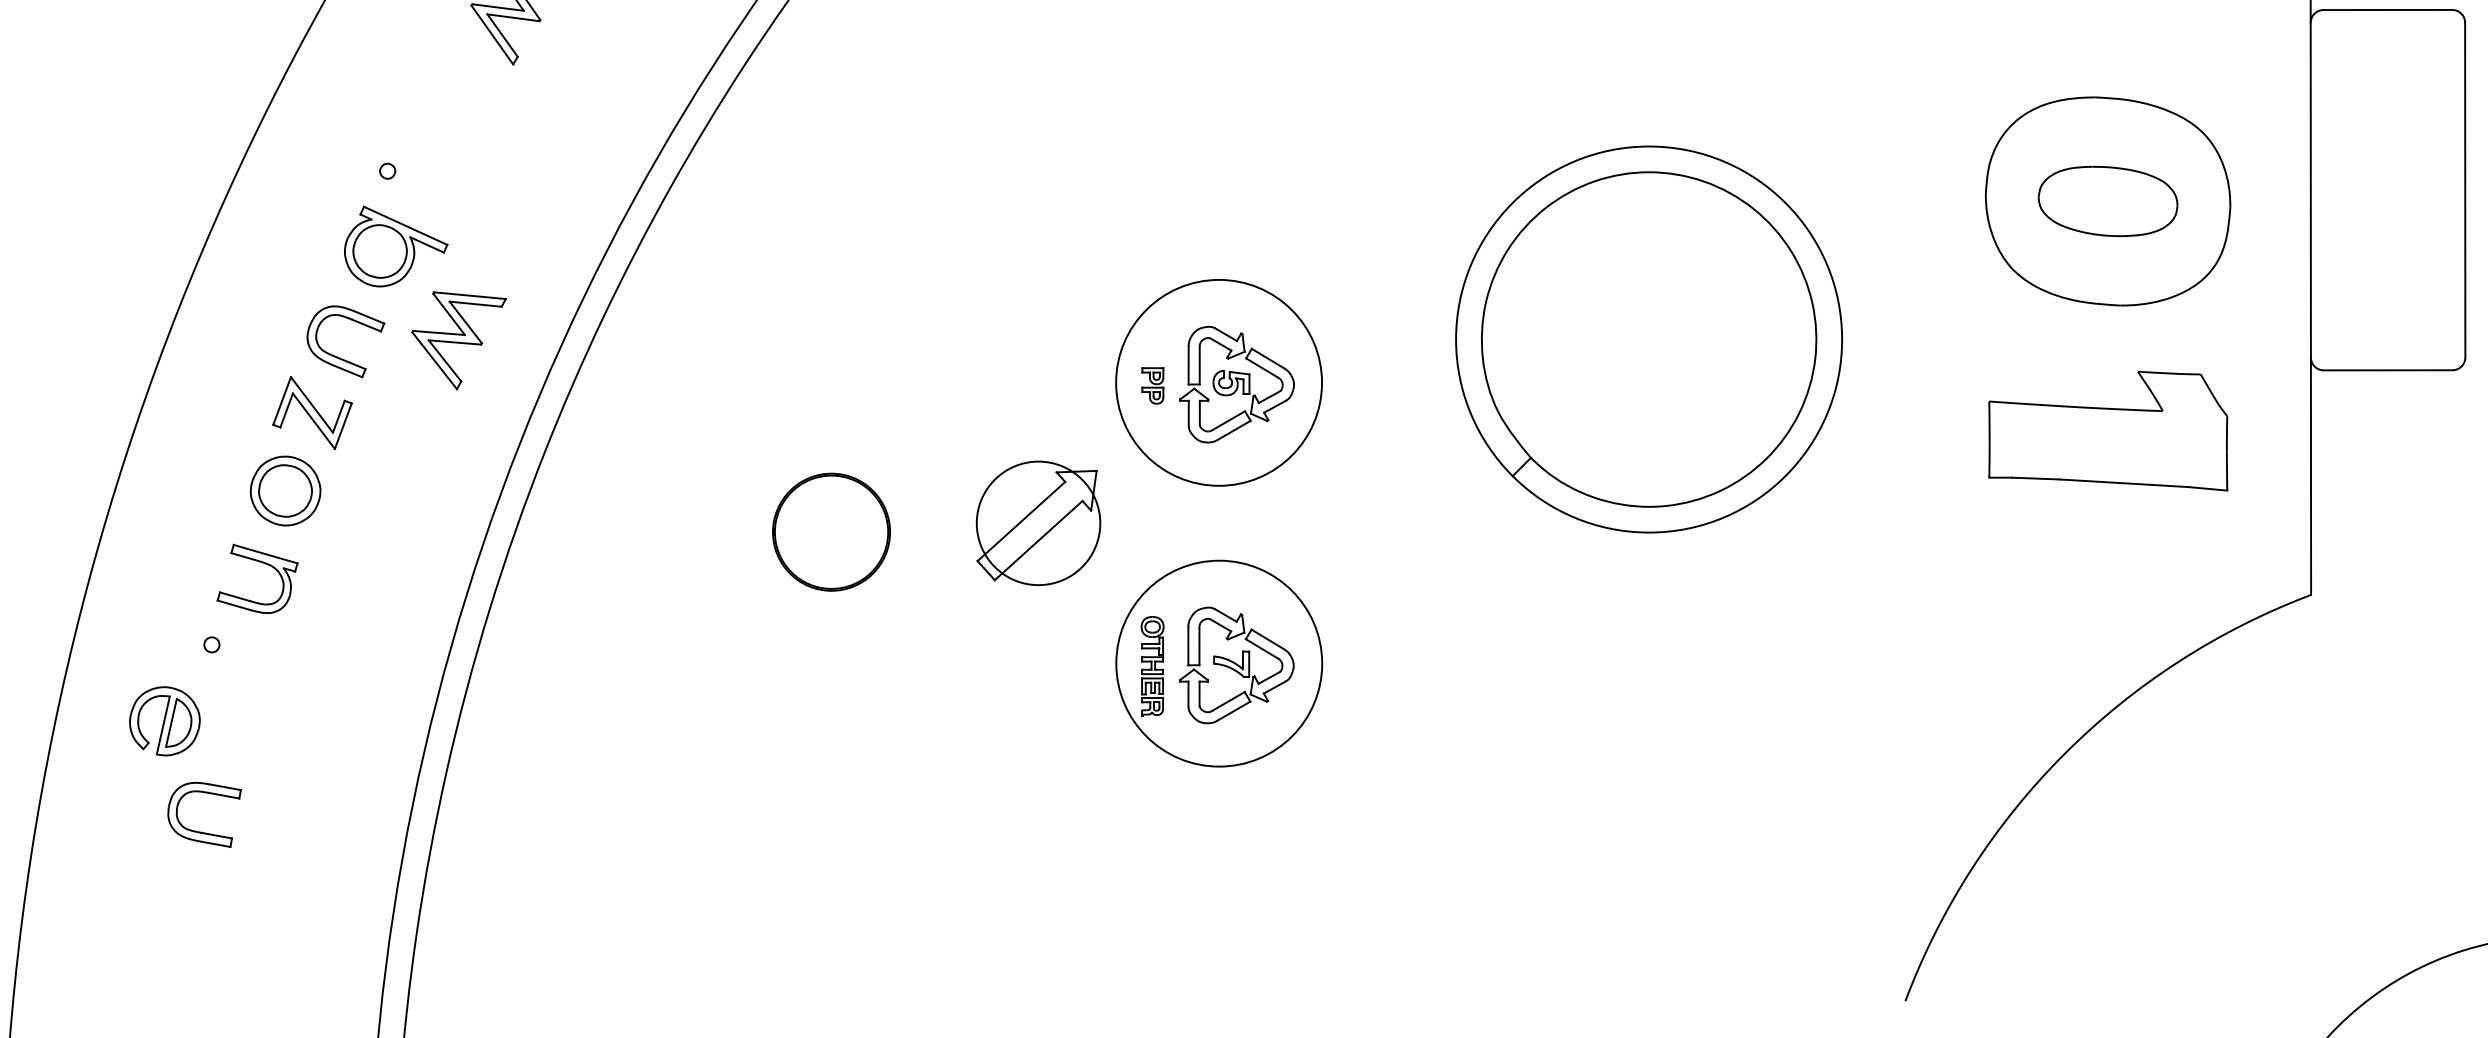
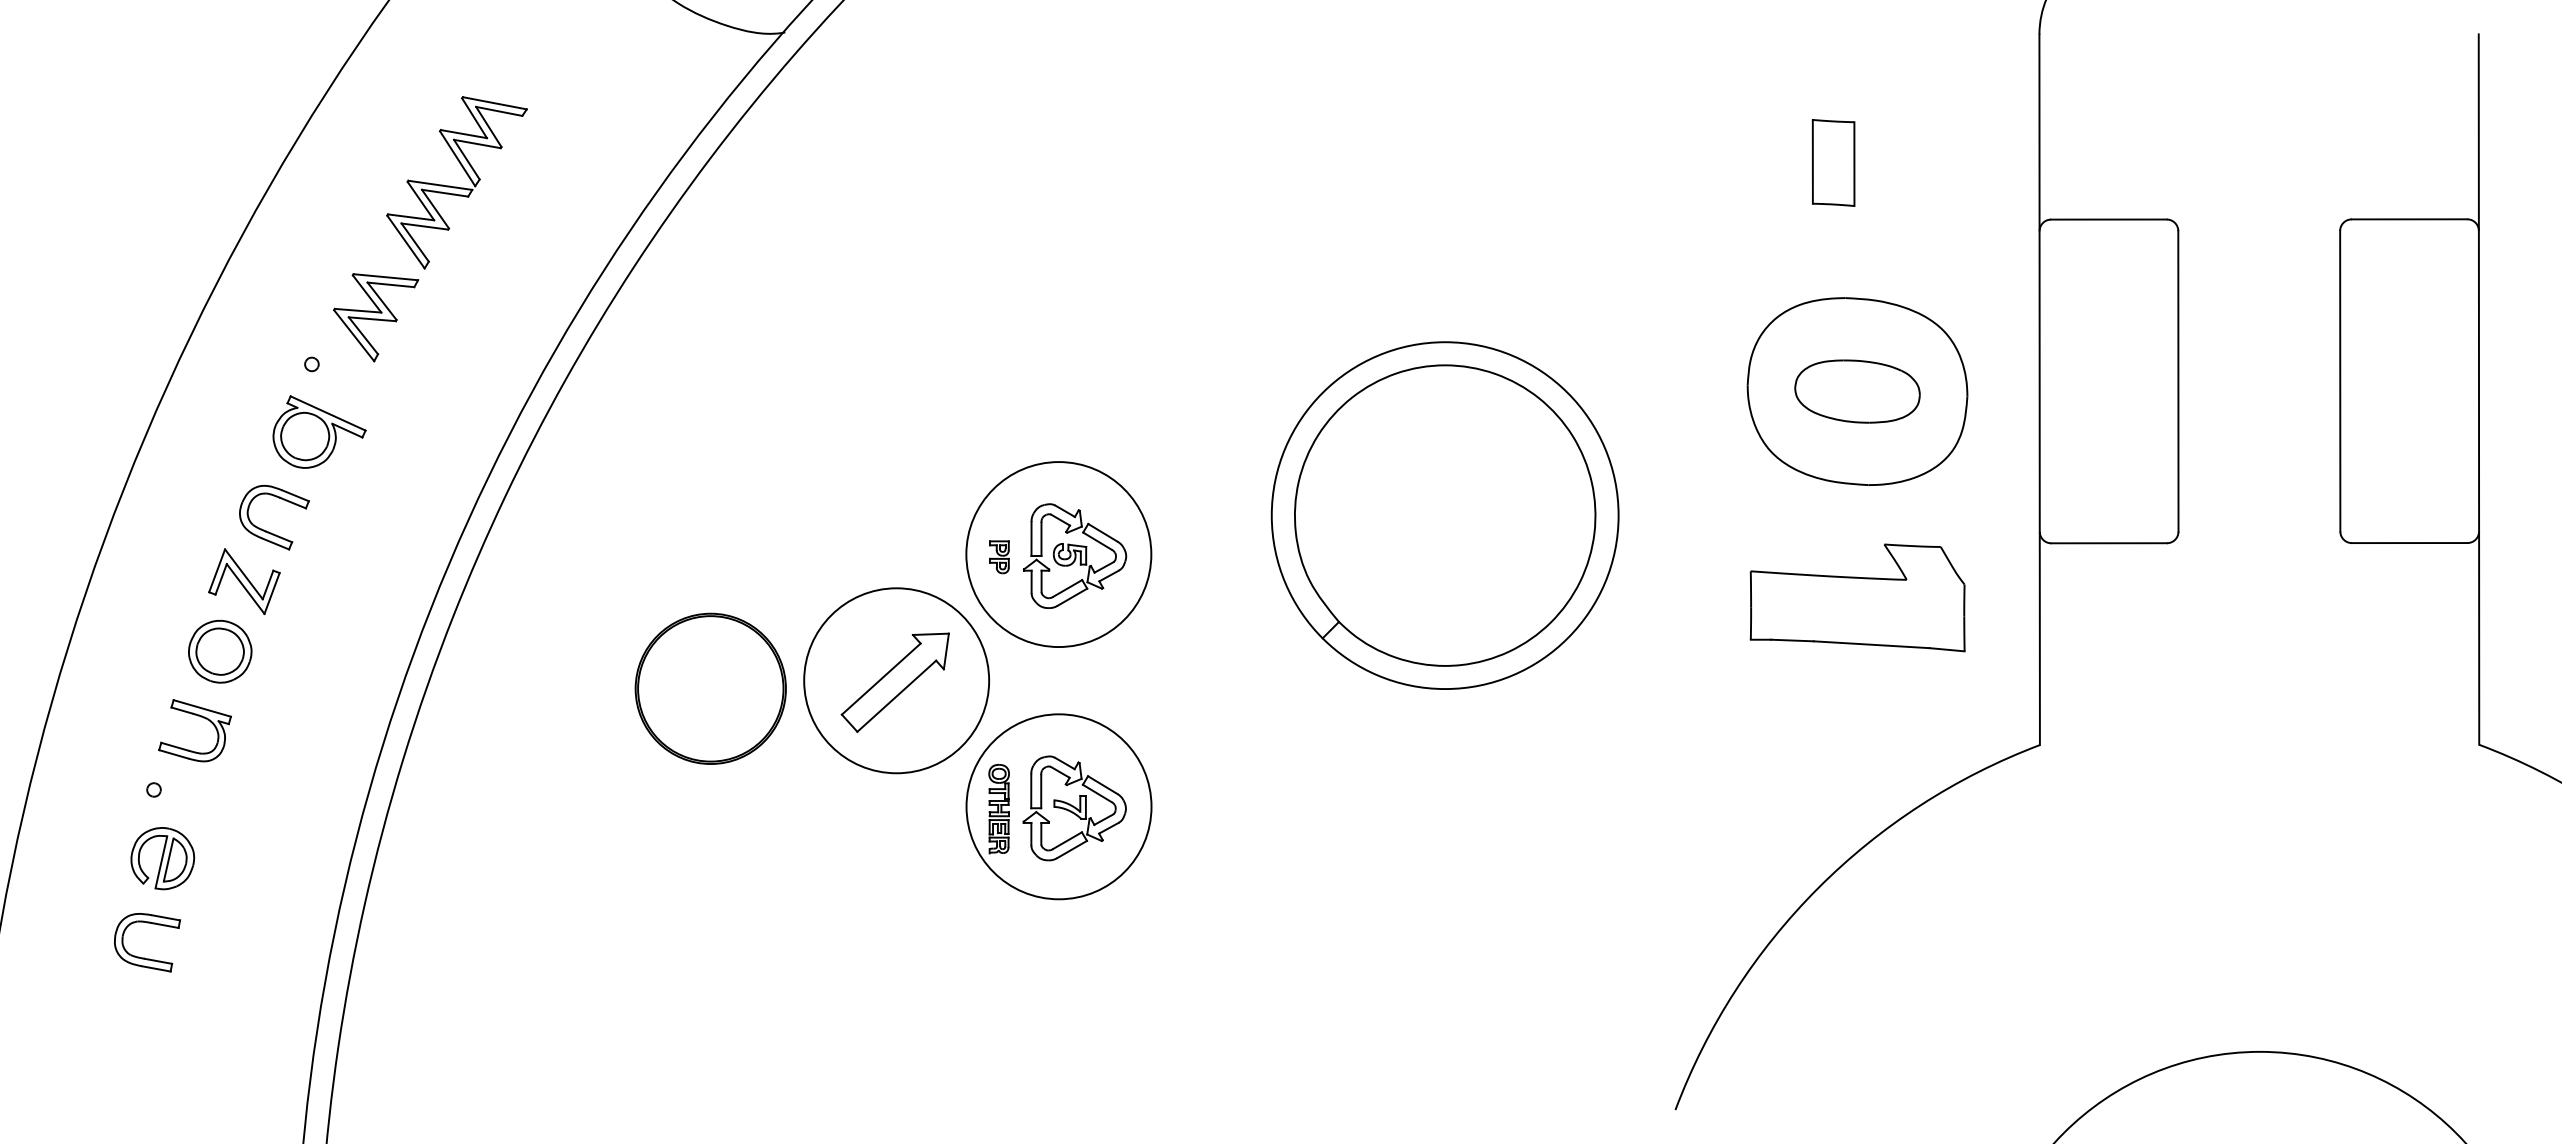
part: (459, 340) -> (376, 317), moved
circle: (1038, 523) -> (896, 680), size x1.67
part: (831, 531) -> (710, 688), size x1.43
part: (164, 721) -> (162, 858), moved

